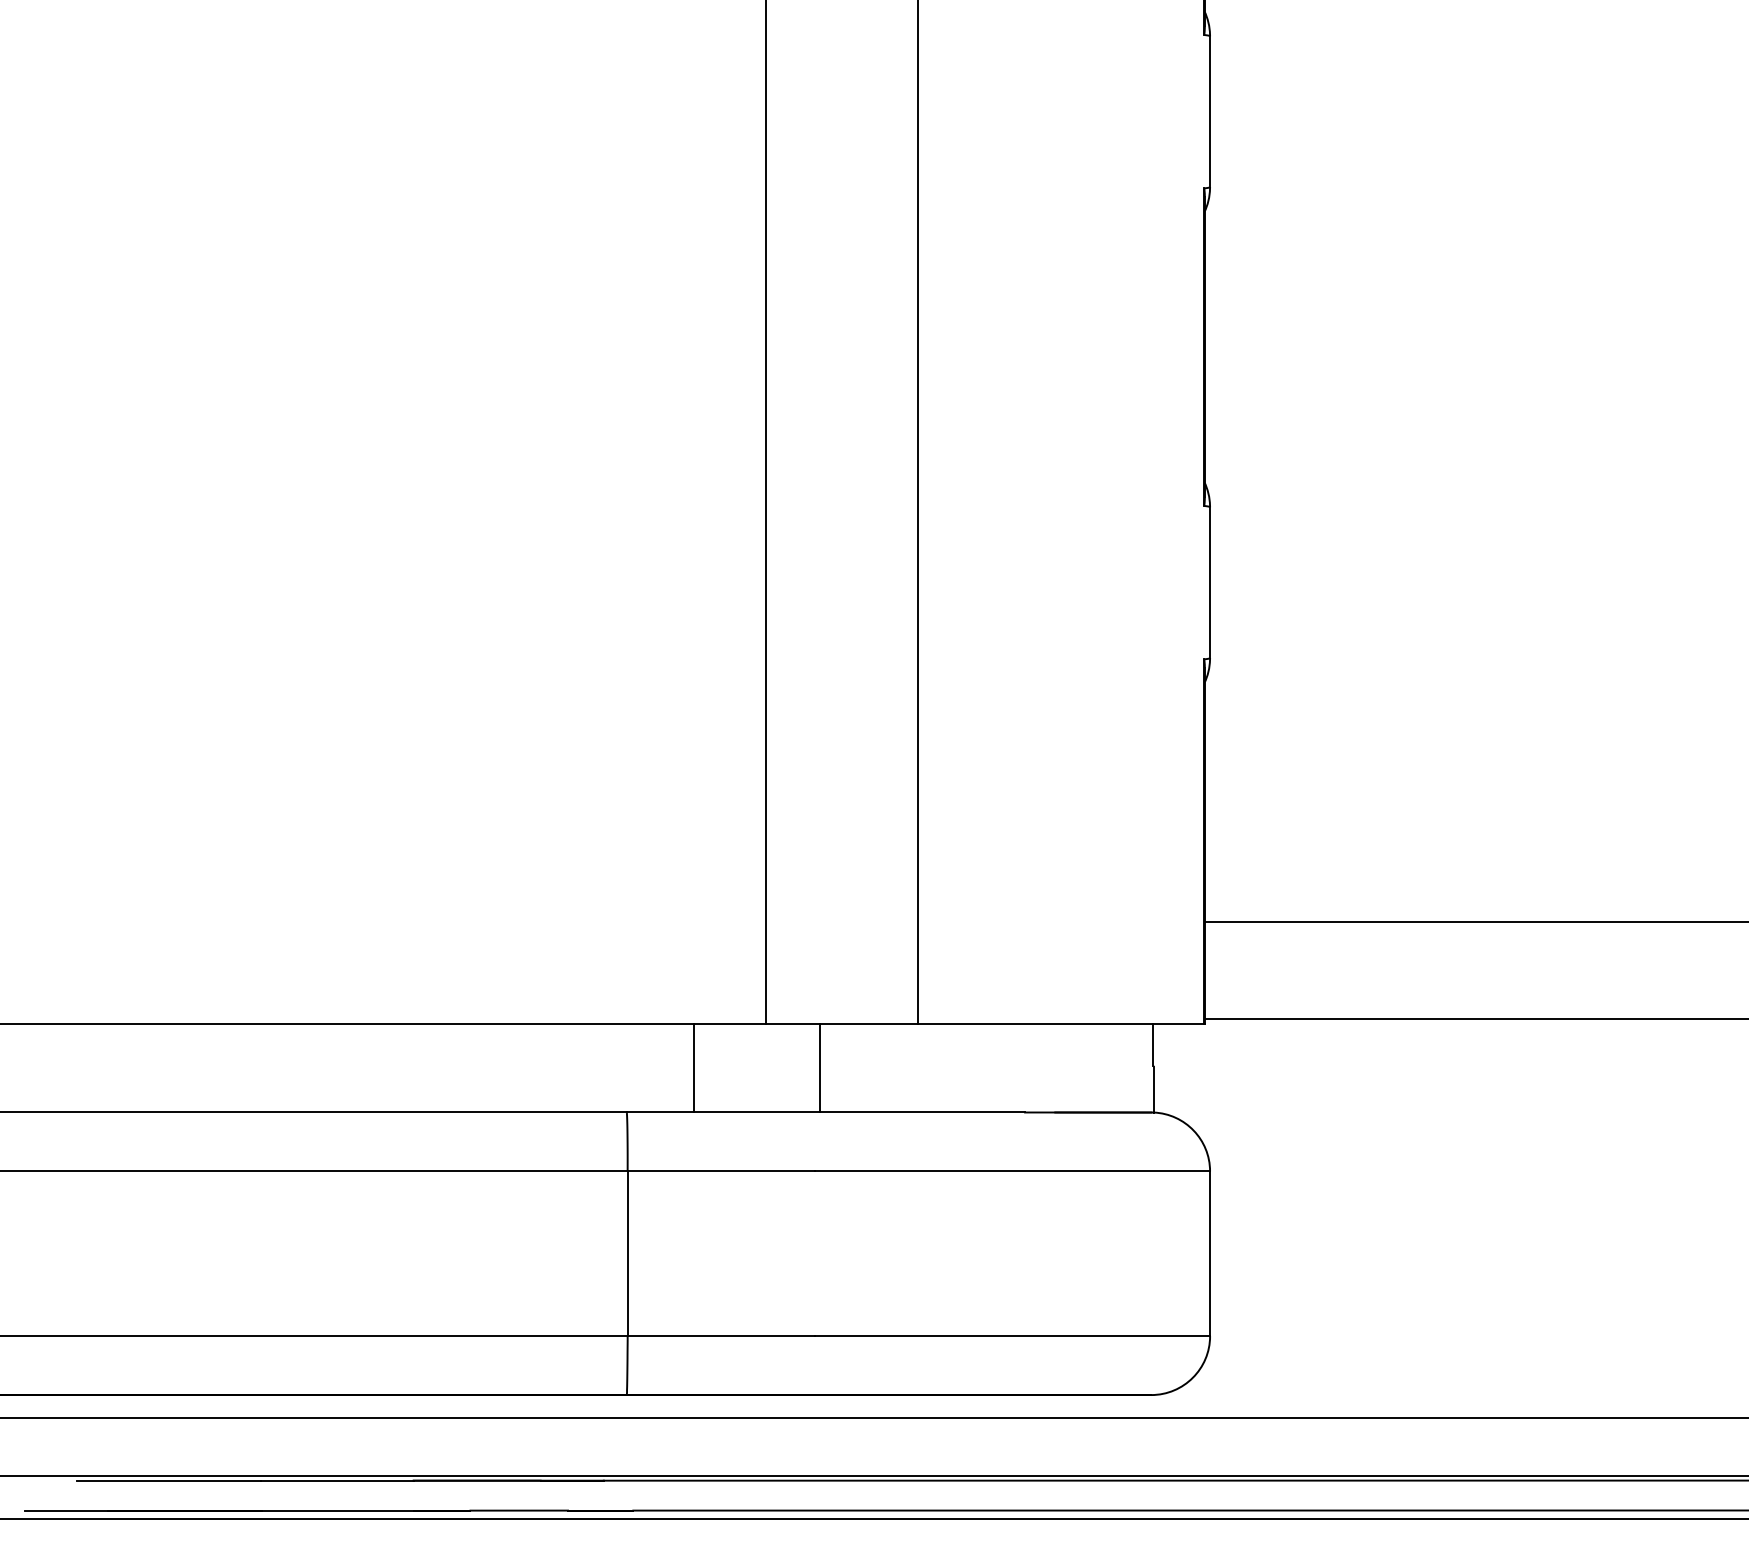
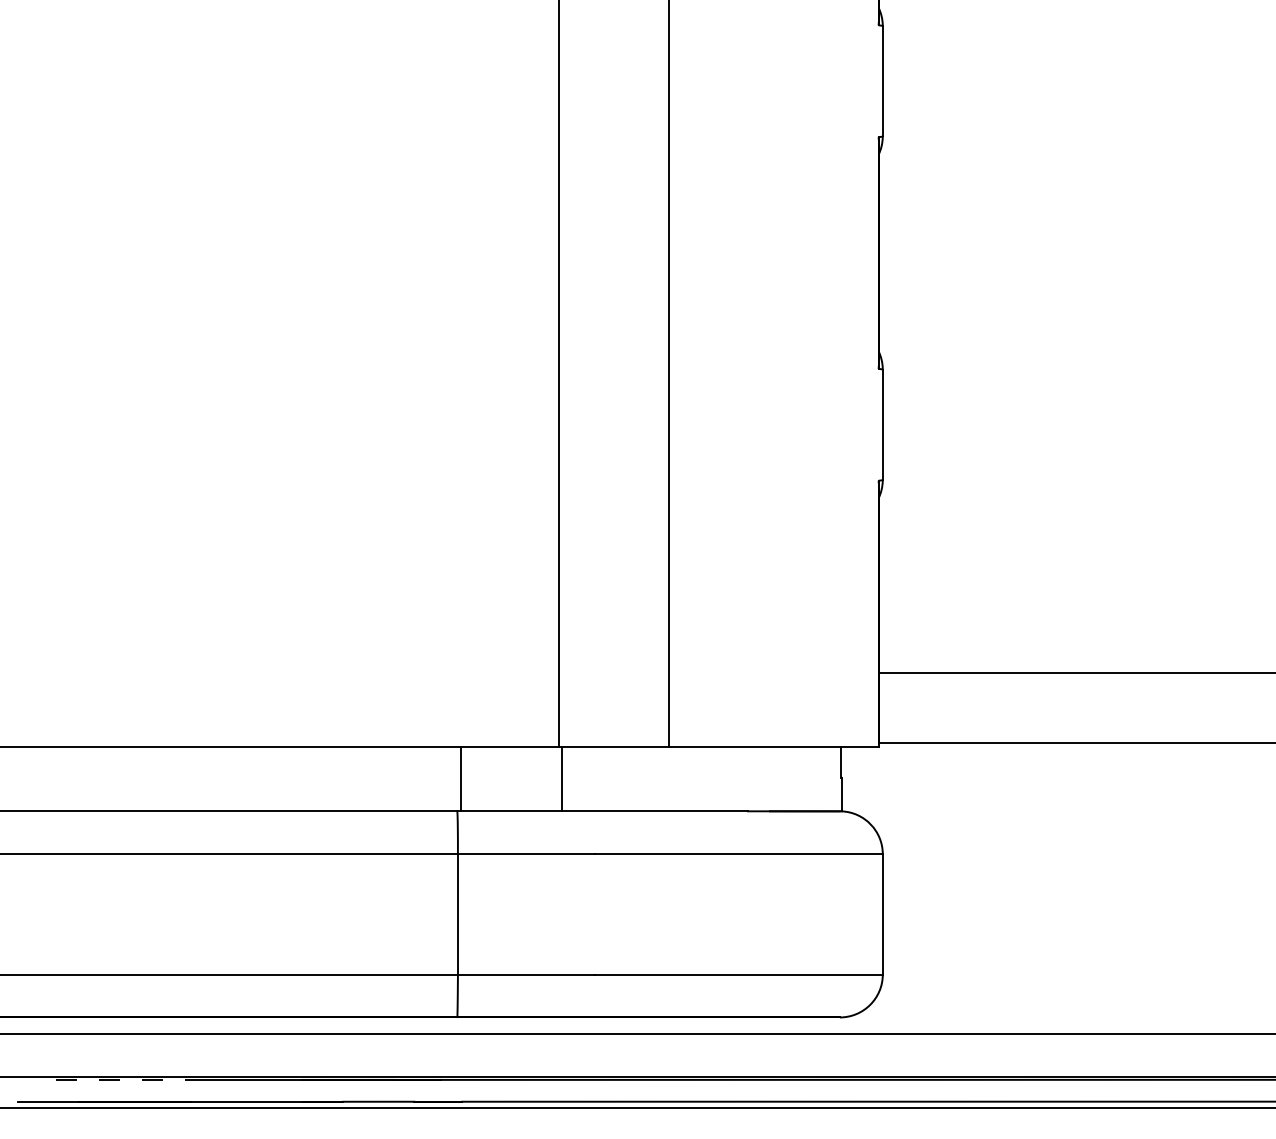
line: (694, 1068) -> (460, 779), moved
line: (820, 1068) -> (562, 779), moved
line: (169, 1480) -> (123, 1079), solid -> dashed

